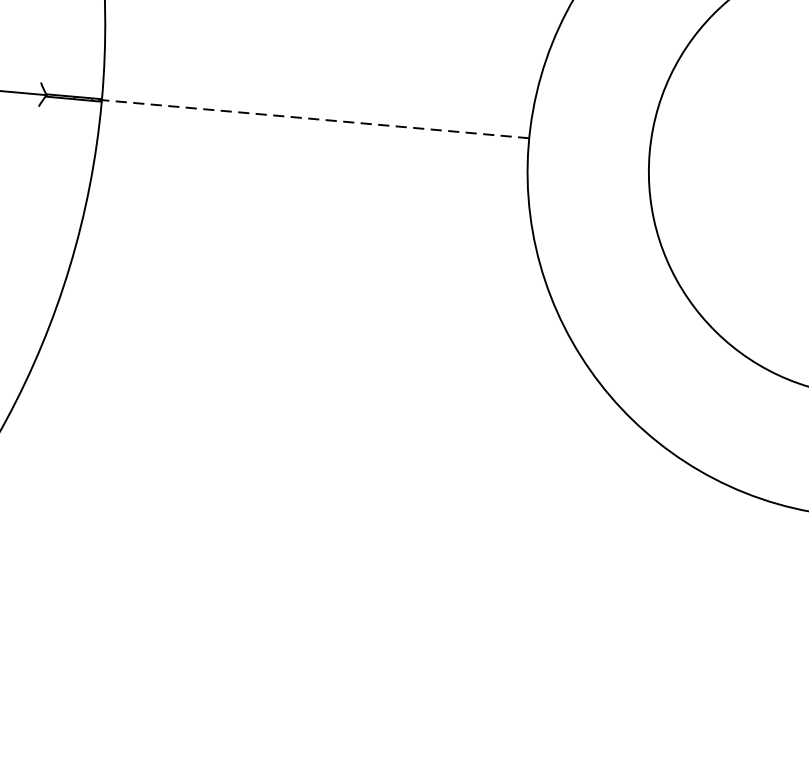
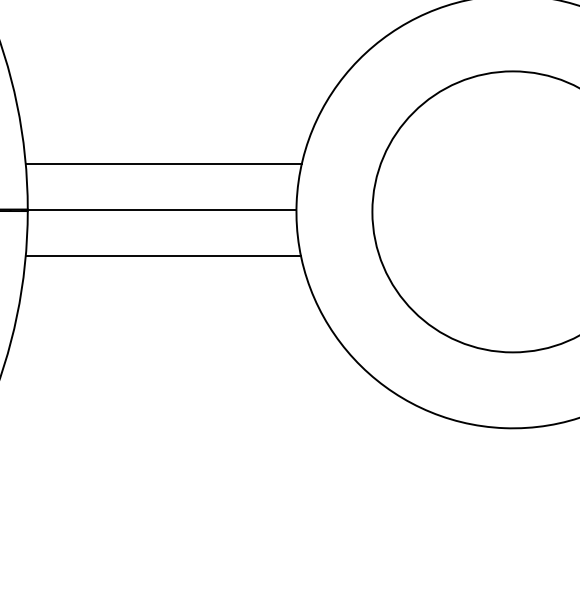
line: (324, 46) -> (163, 164), added
line: (309, 119) -> (158, 210), dashed -> solid
line: (309, 191) -> (162, 255), added

